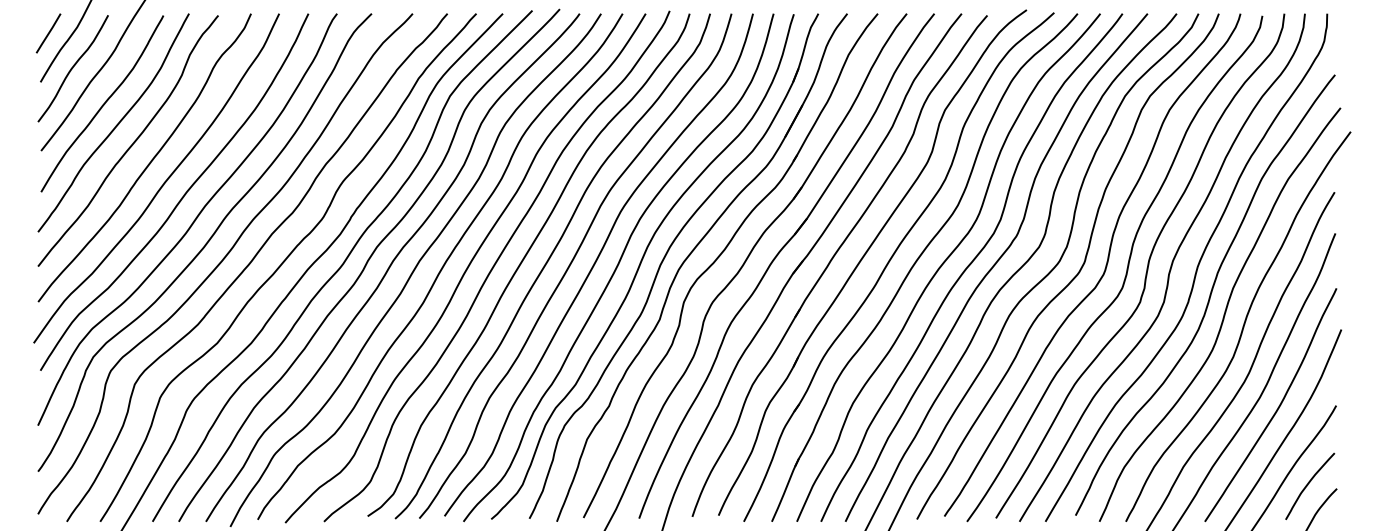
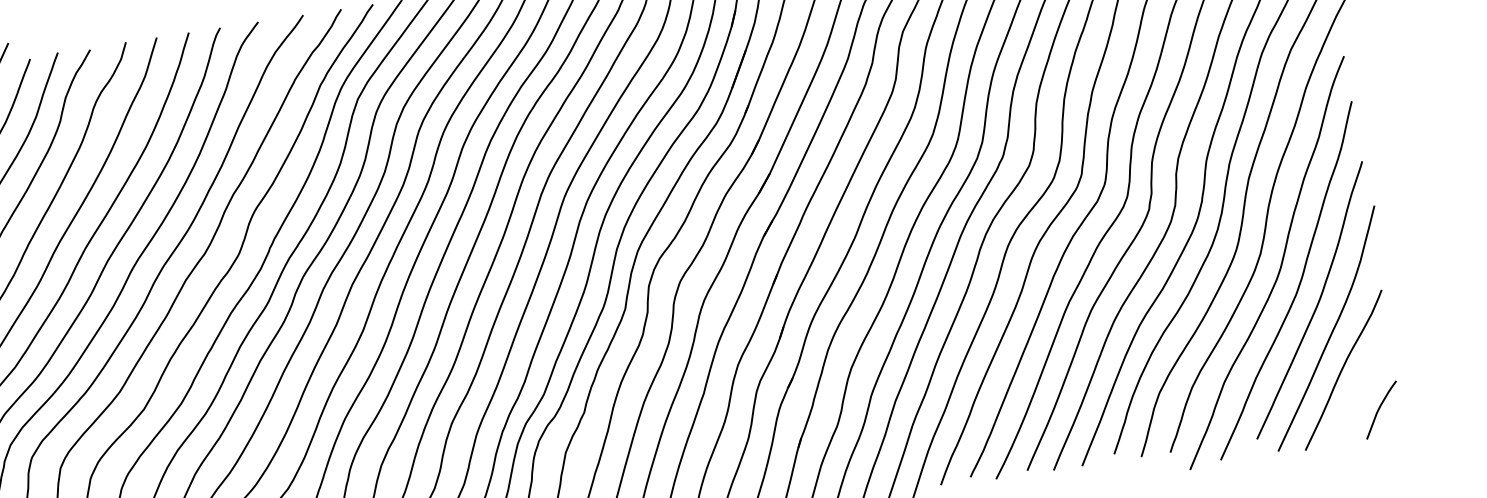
curve: (1308, 485) -> (1364, 382), removed

